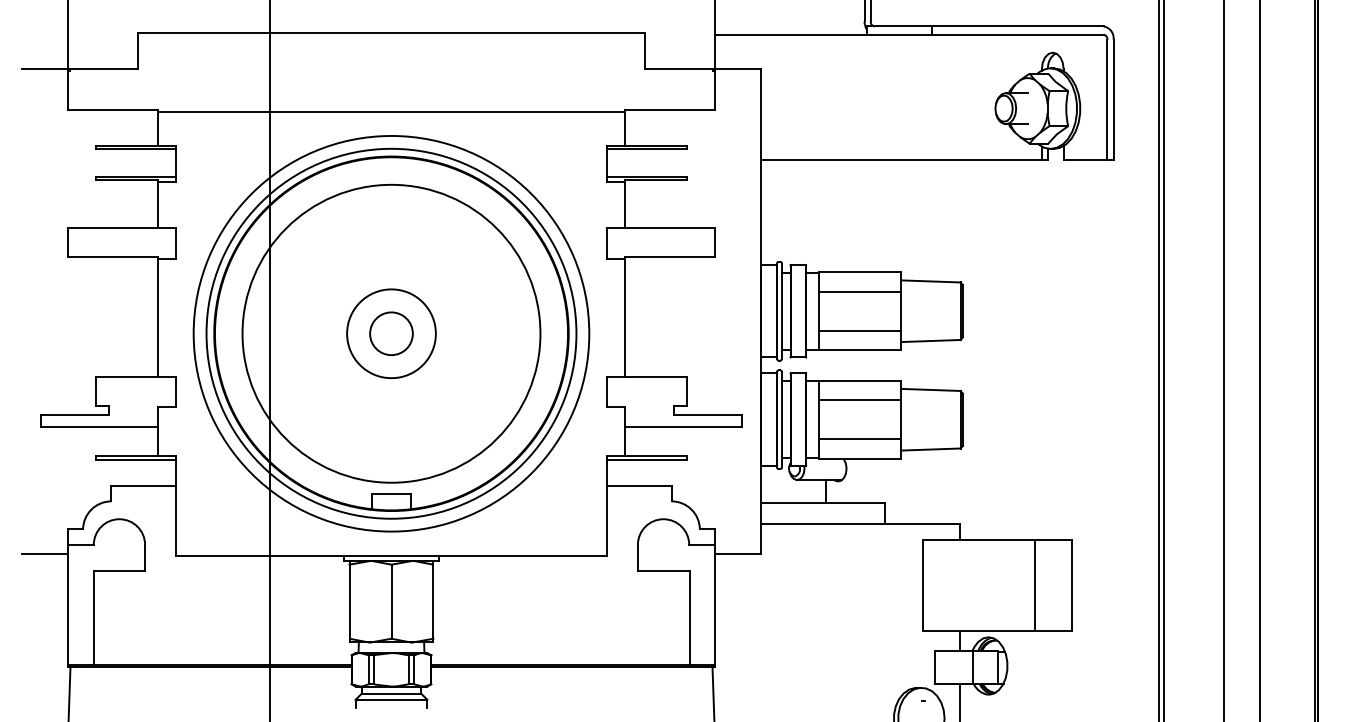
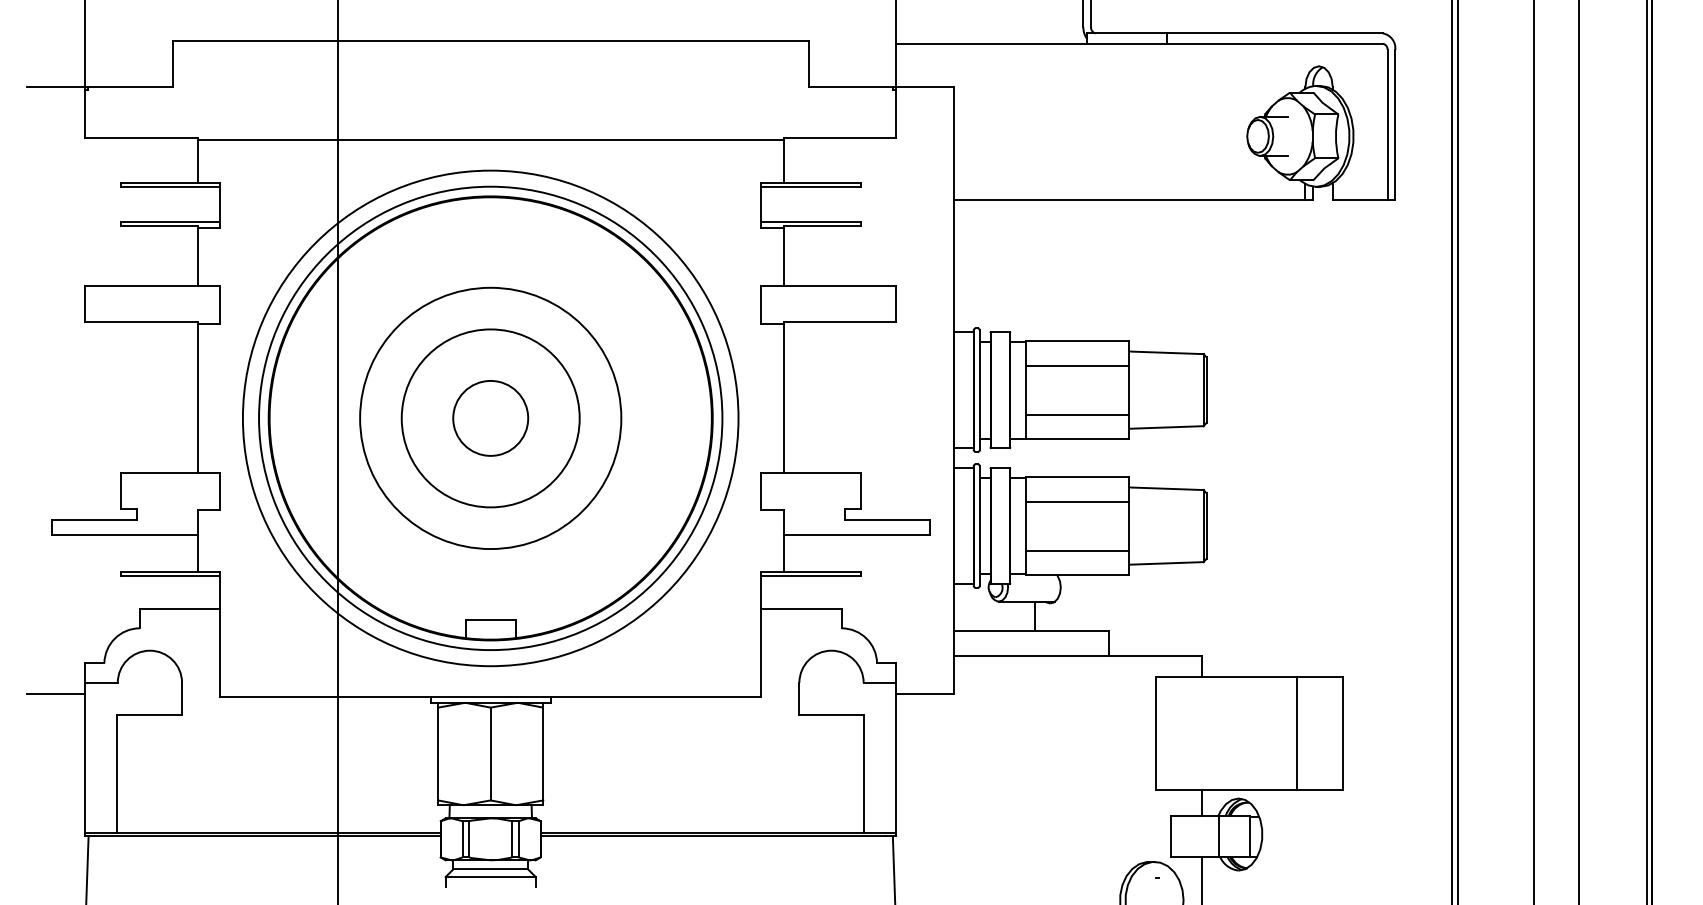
circle: (391, 333) -> (490, 418), size x0.7
circle: (391, 333) -> (490, 418), size x1.4
circle: (391, 333) -> (490, 418), size x1.6

